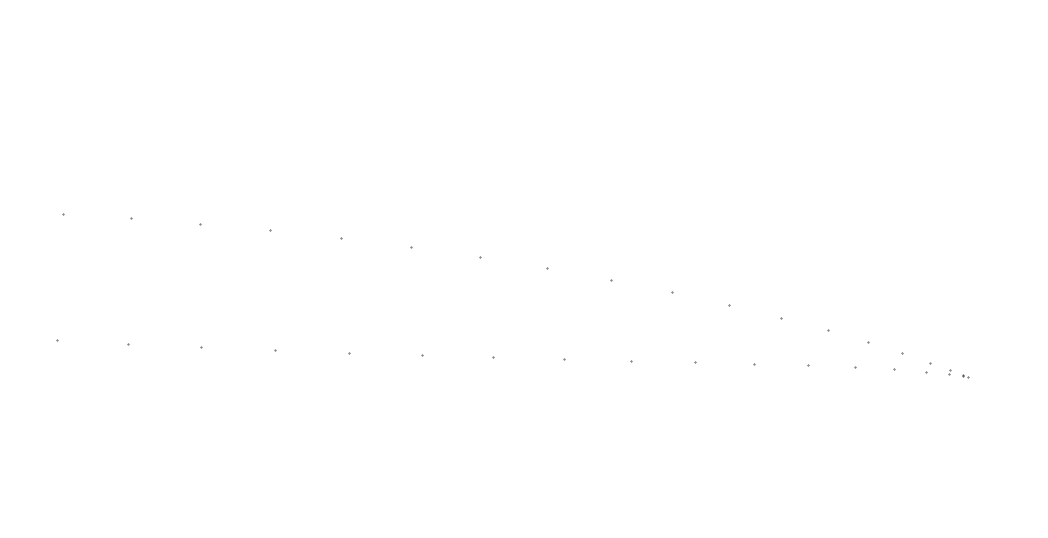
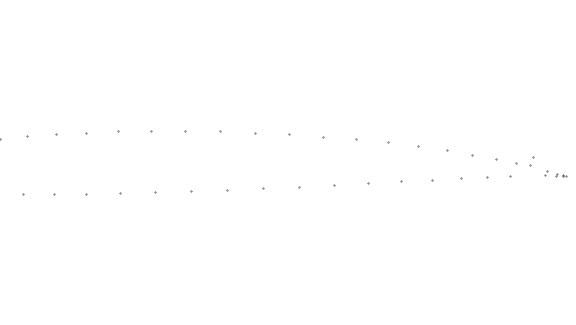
part: (898, 361) -> (531, 161), moved

